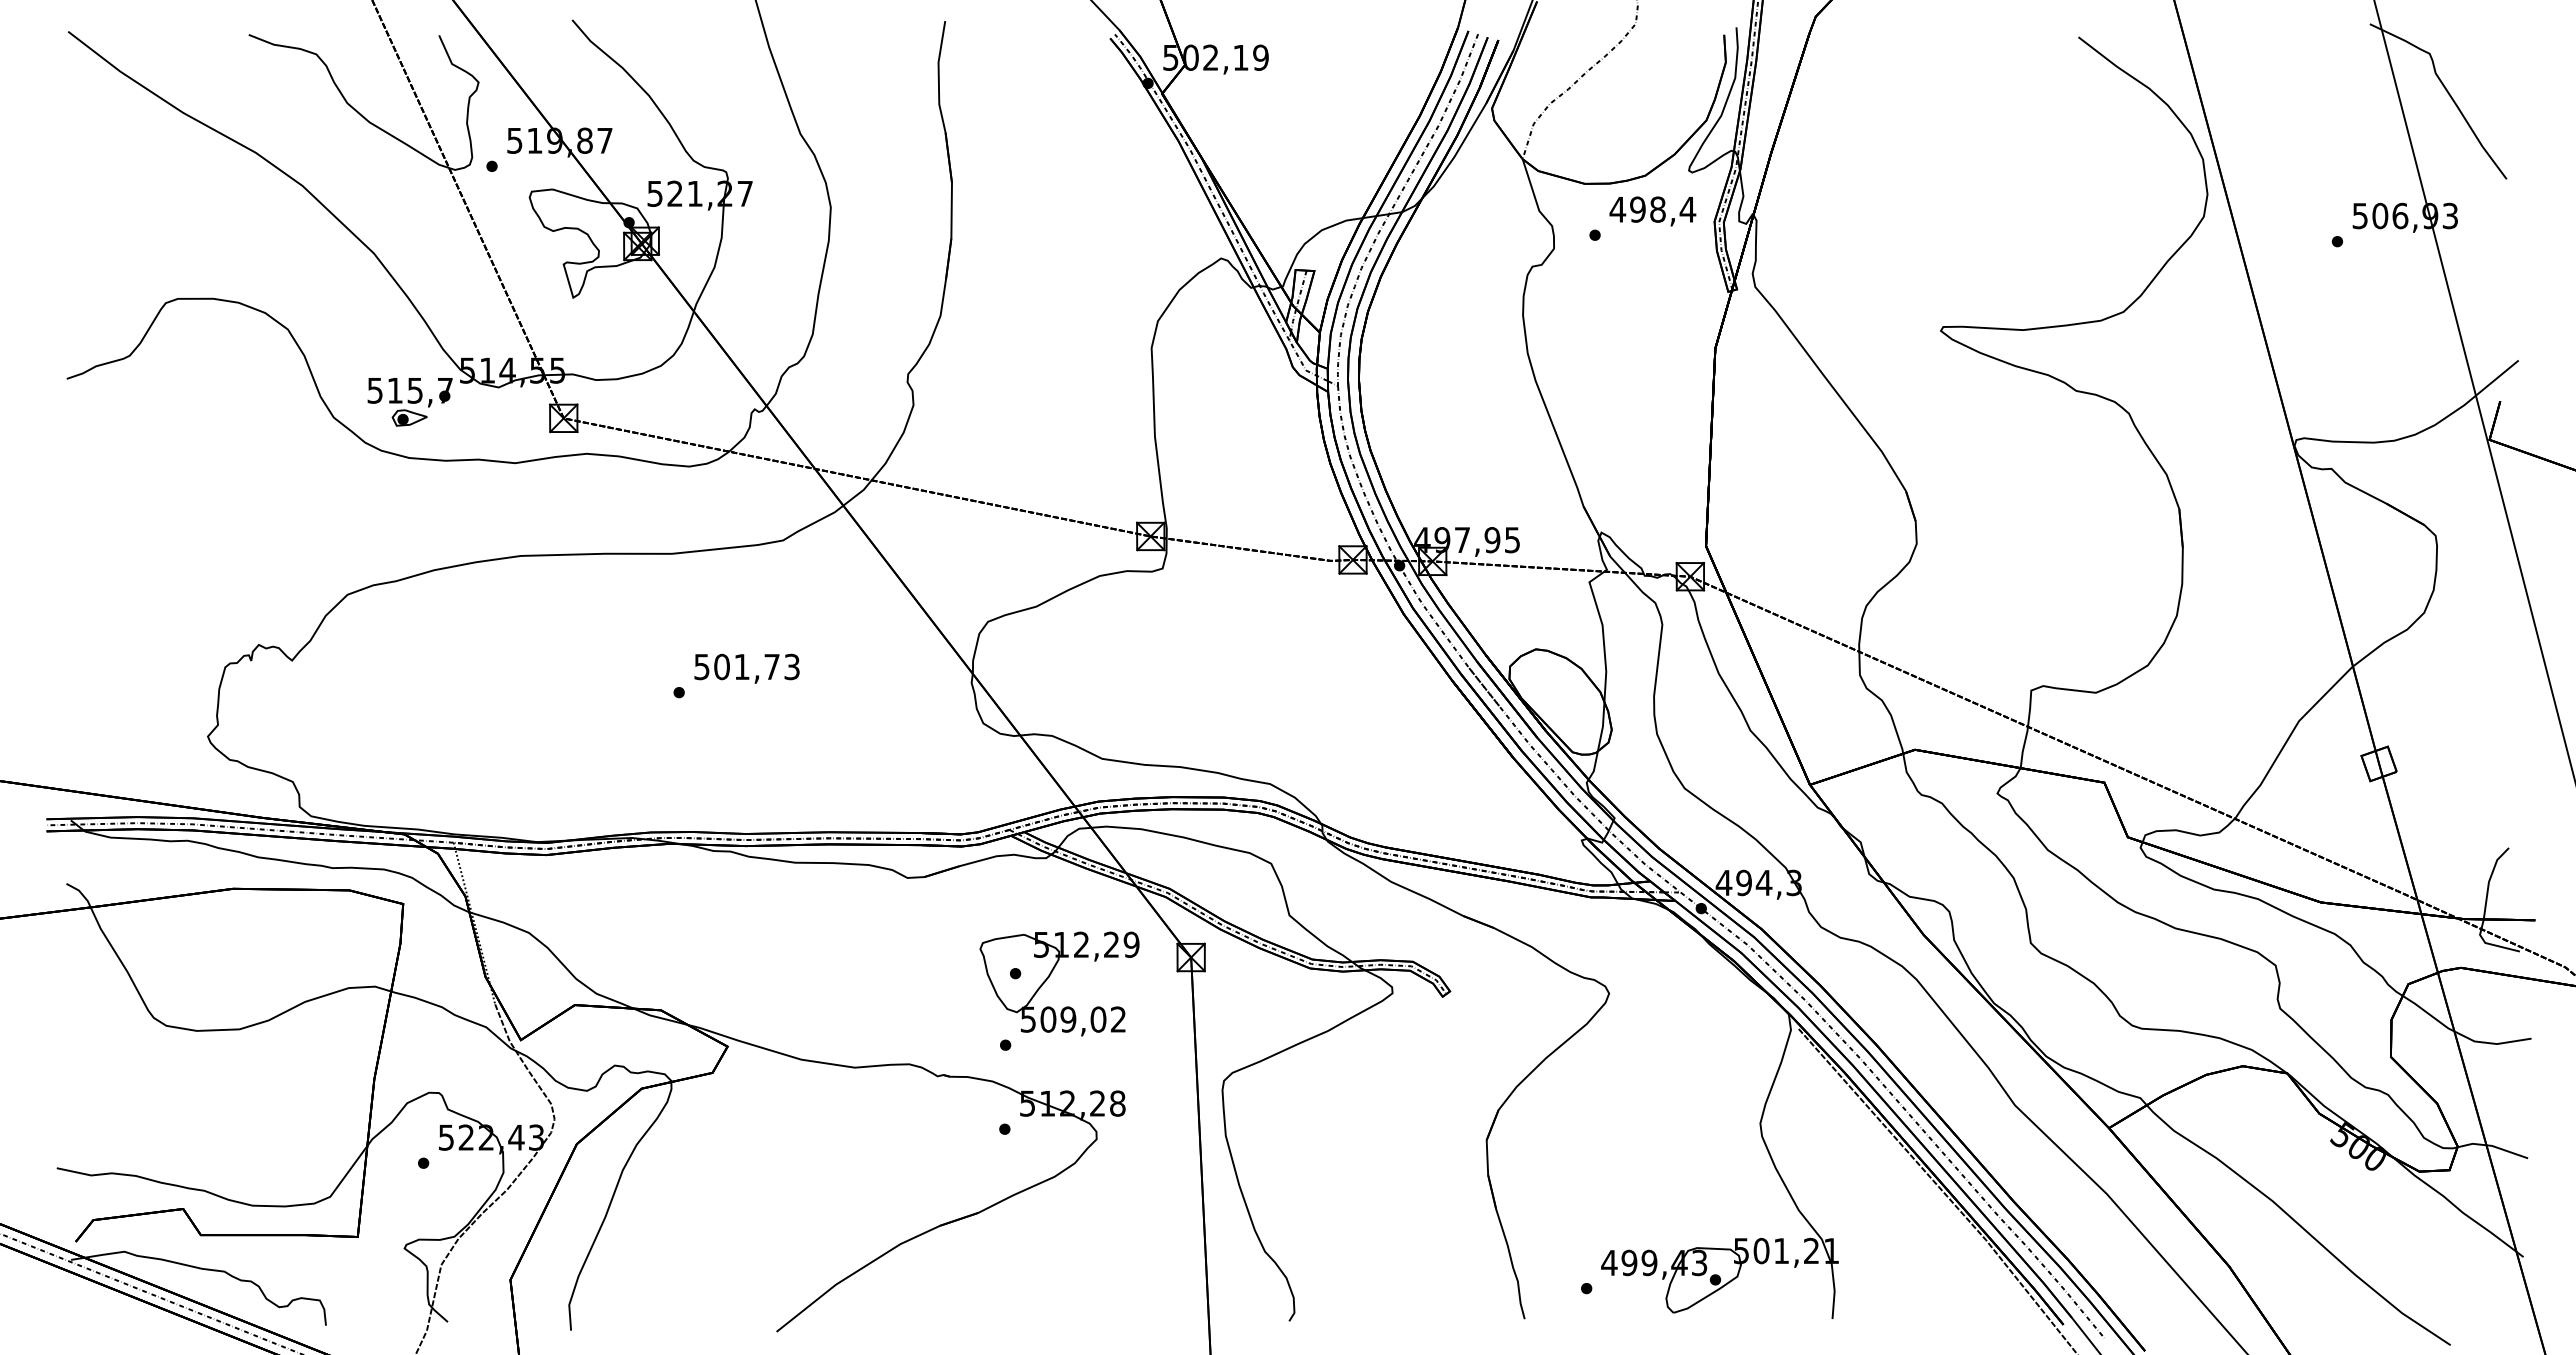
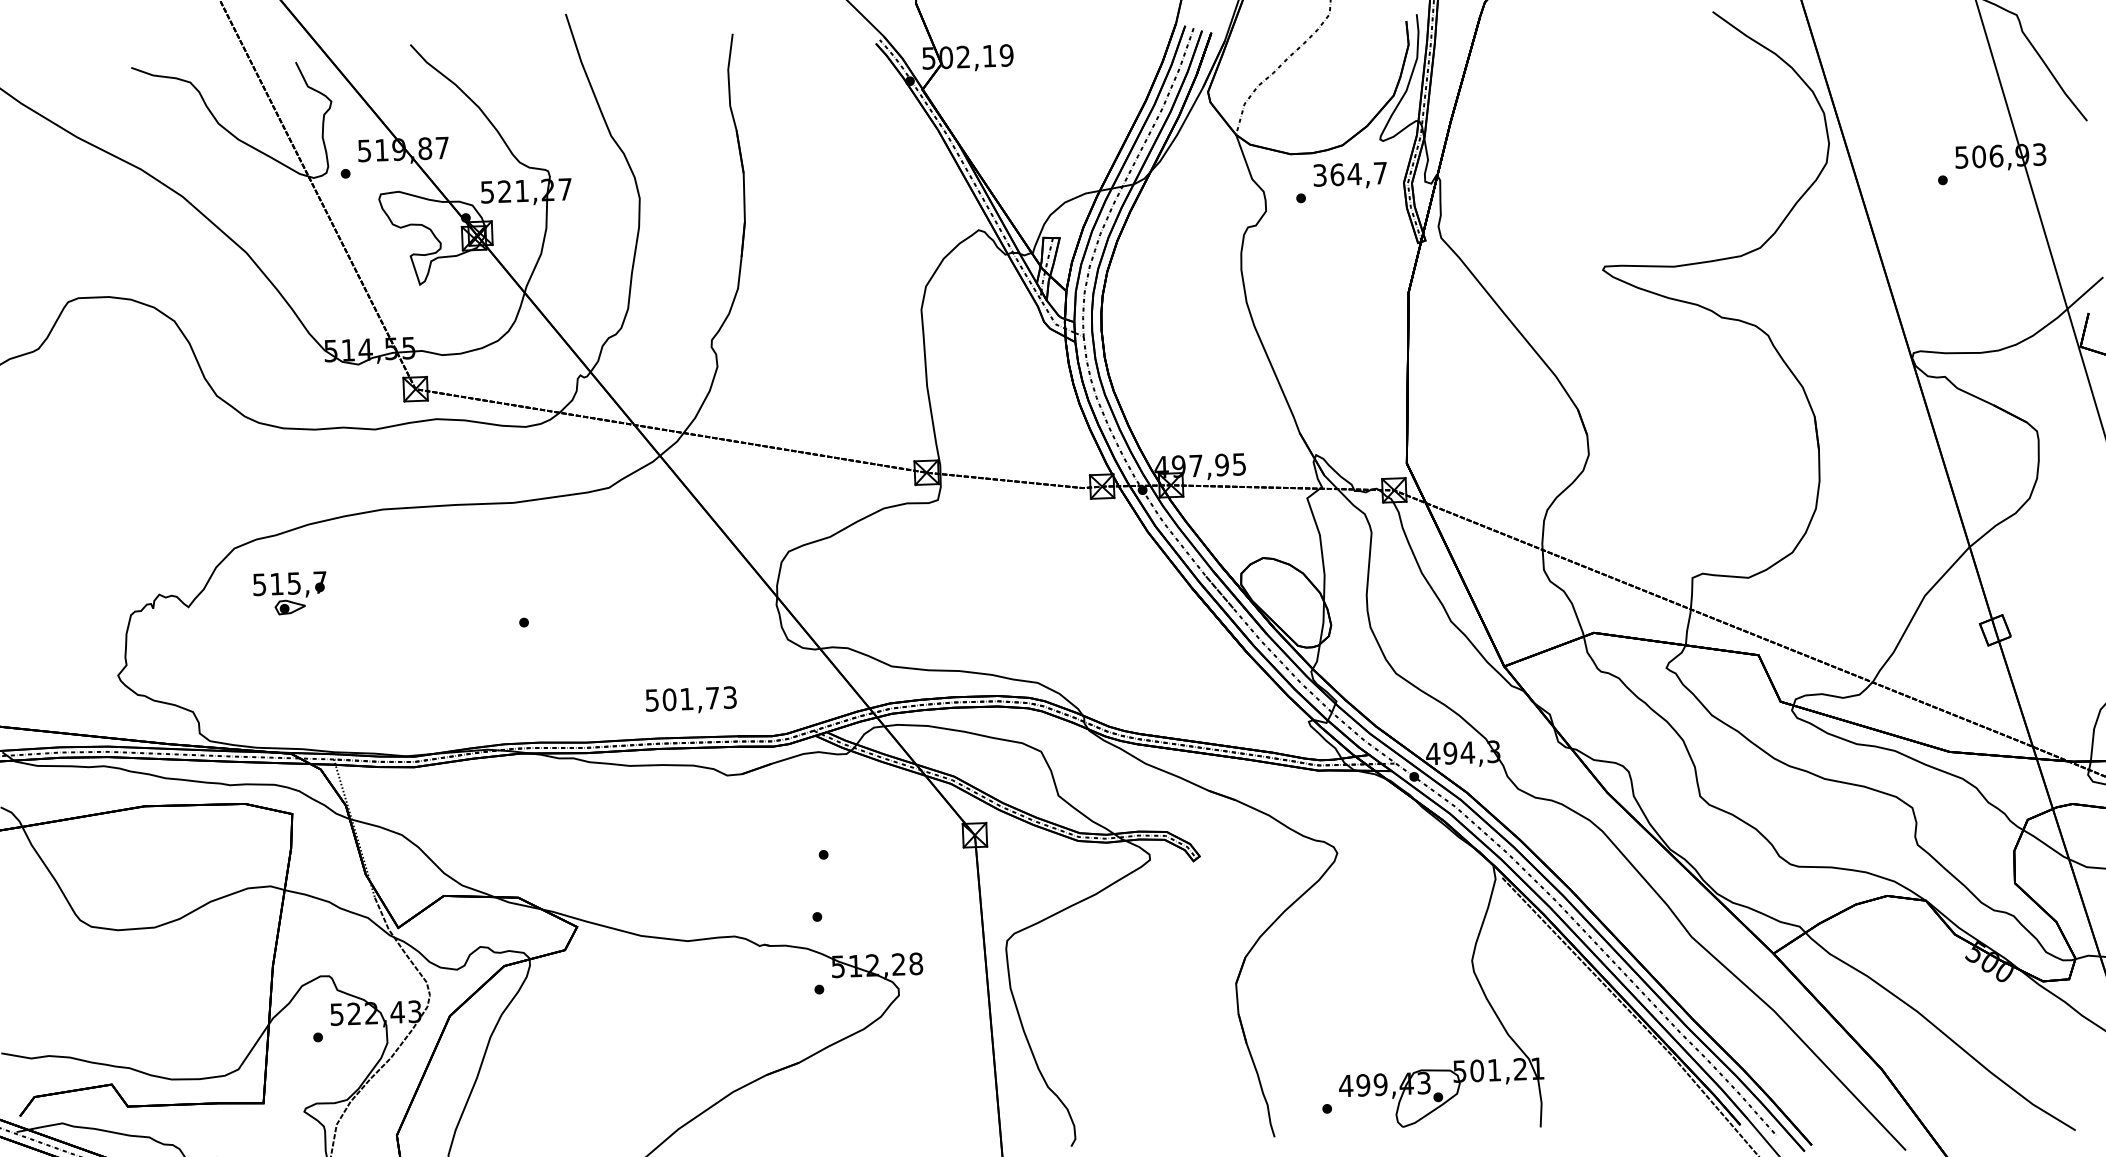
text: (1652, 209) -> (1349, 174), 498,4 -> 364,7
part: (409, 402) -> (289, 593), moved
text: (746, 668) -> (690, 700), moved
part: (1049, 977) -> (853, 857), removed

